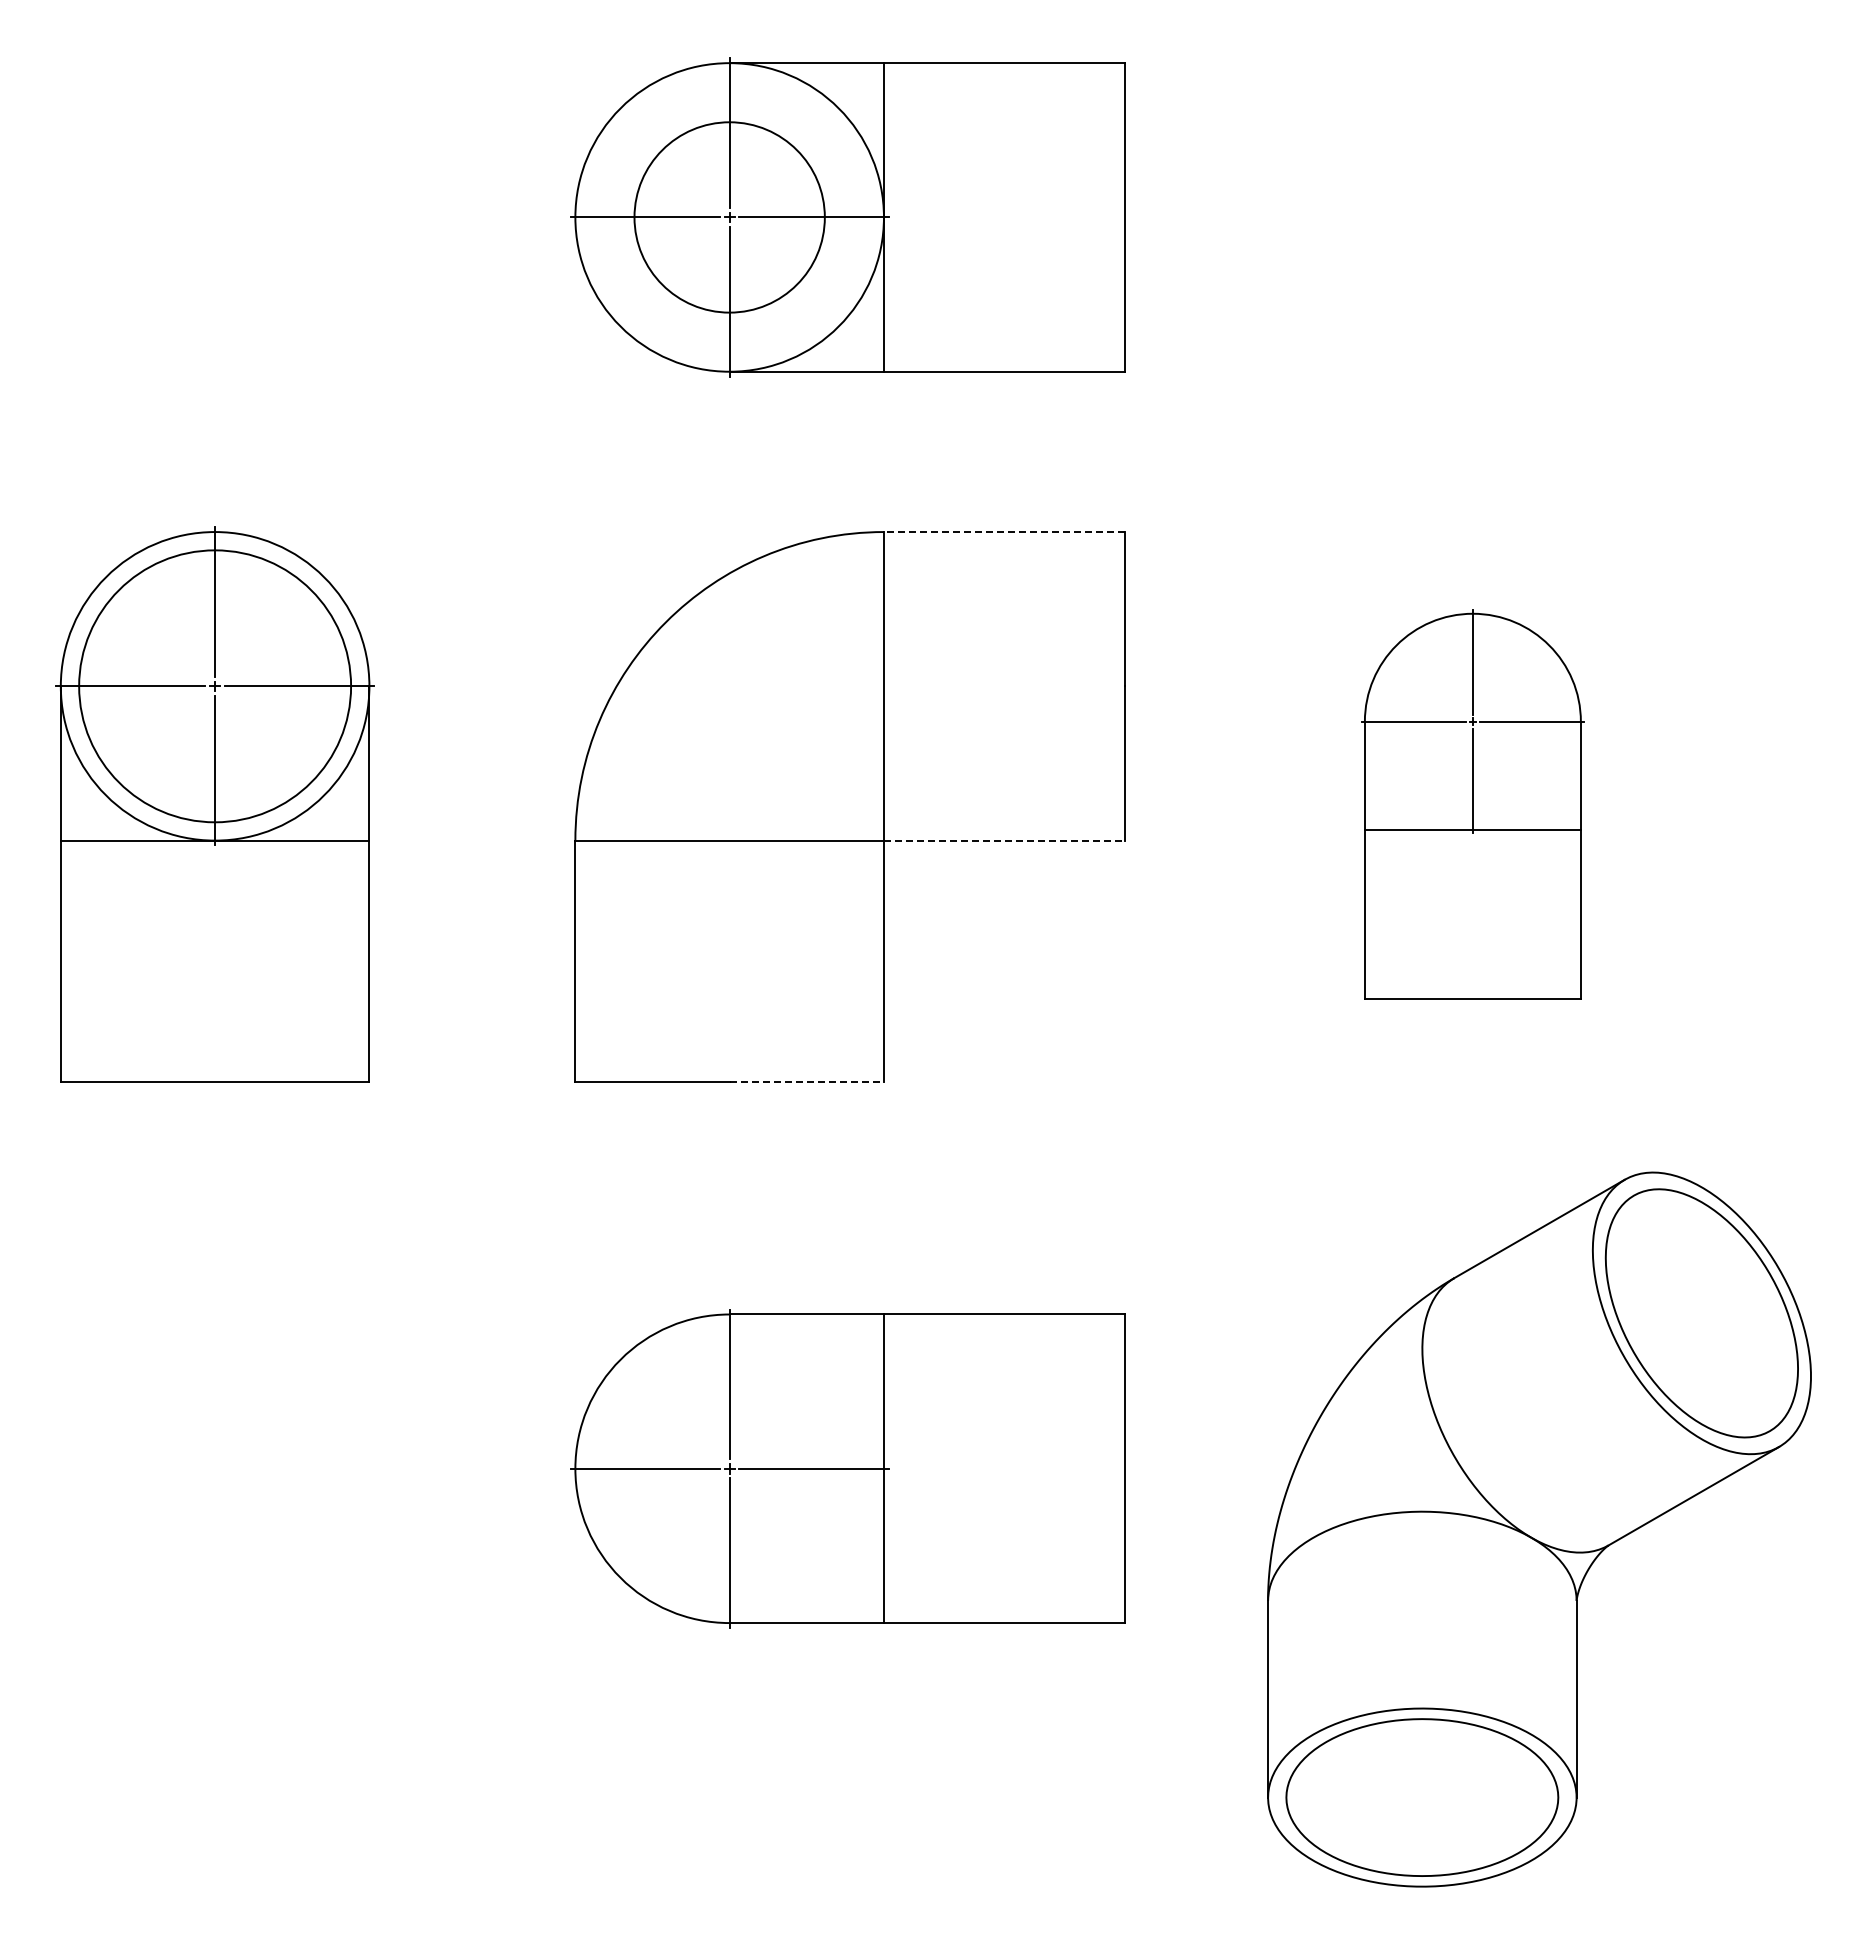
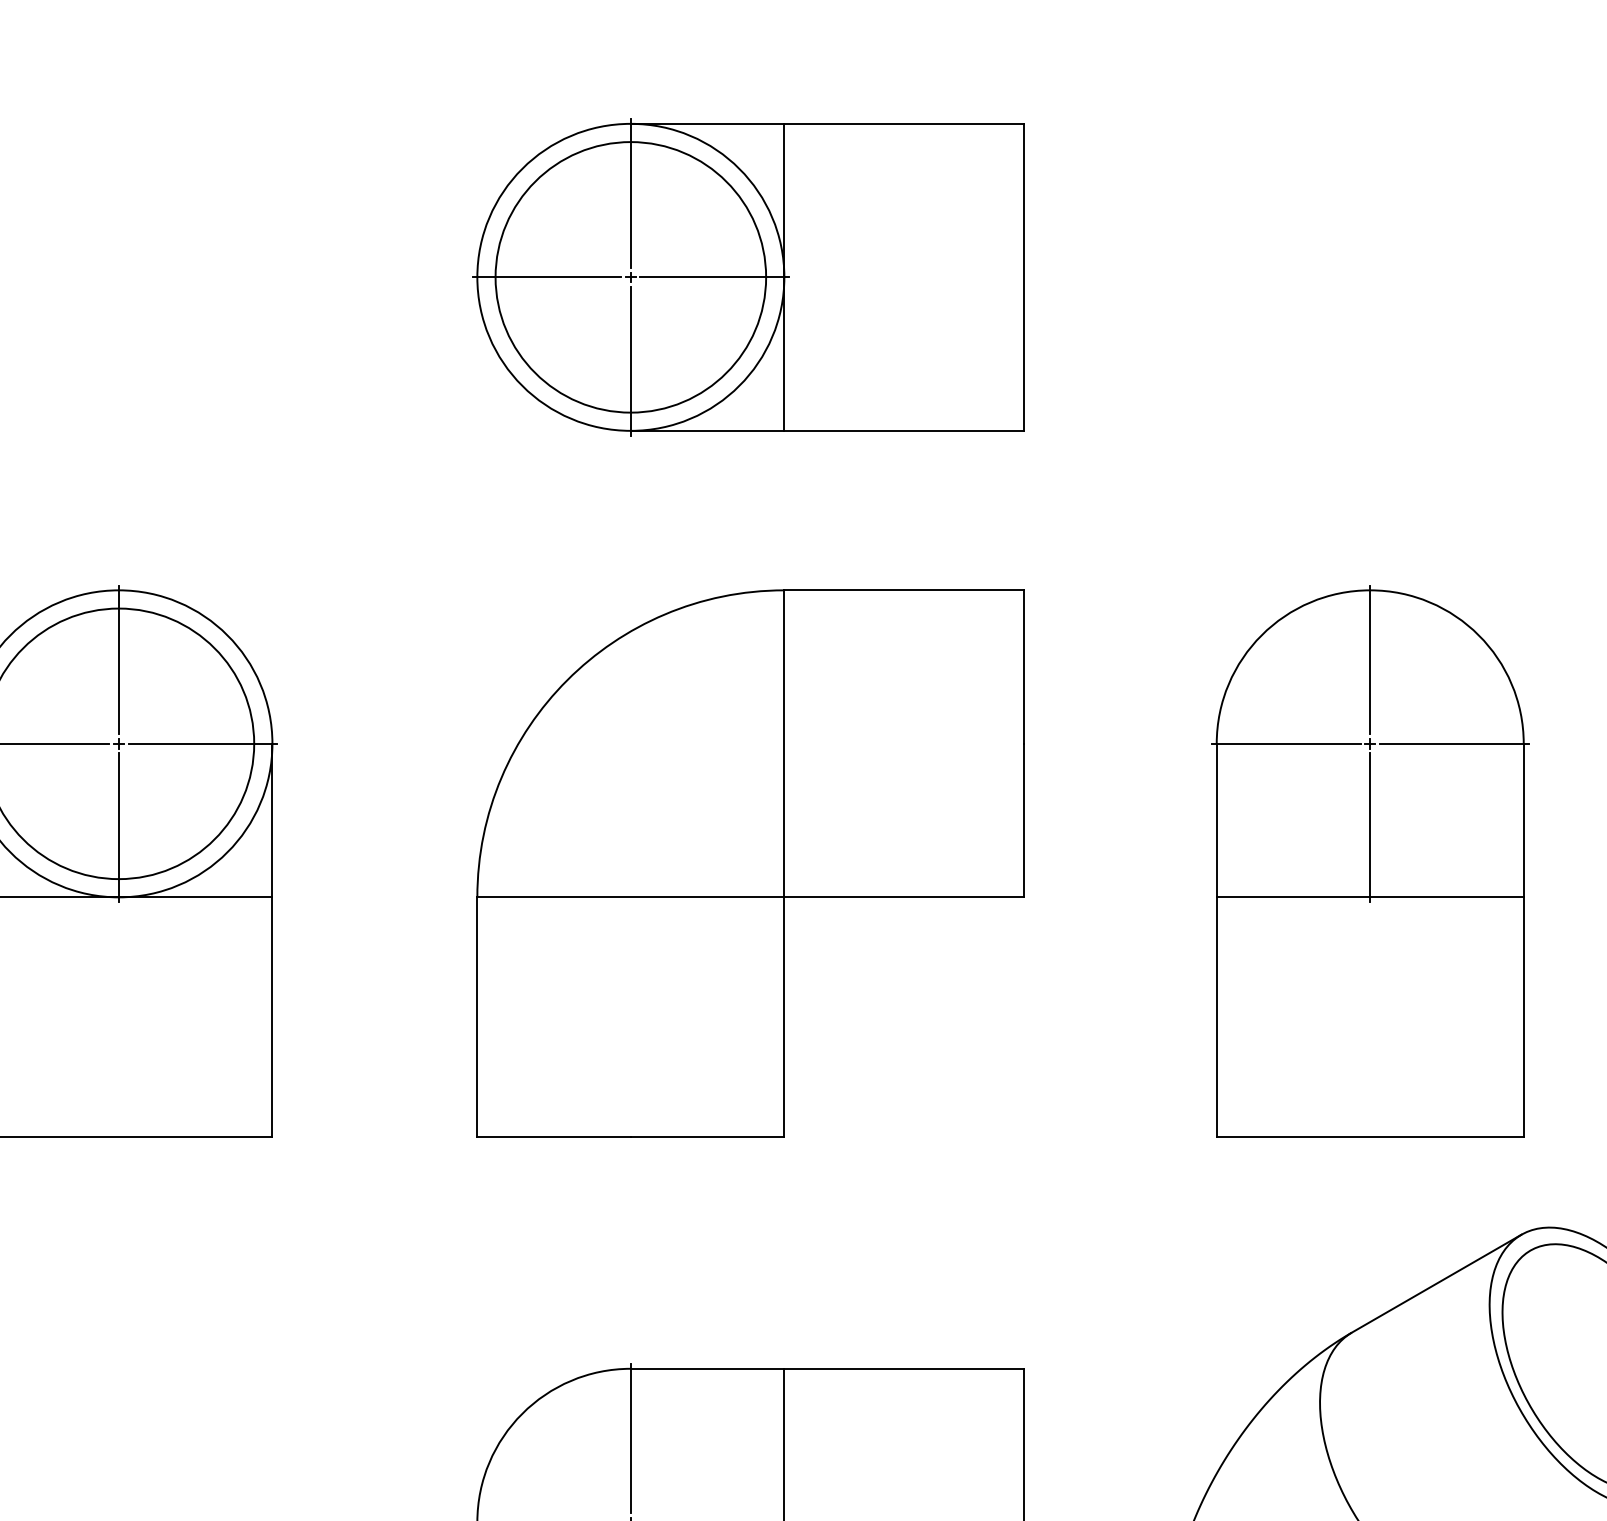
circle: (729, 217) -> (630, 277), size x1.43
line: (1004, 532) -> (904, 590), dashed -> solid
part: (1472, 804) -> (1369, 861), size x1.43
line: (1004, 840) -> (904, 897), dashed -> solid
line: (807, 1081) -> (708, 1137), dashed -> solid

